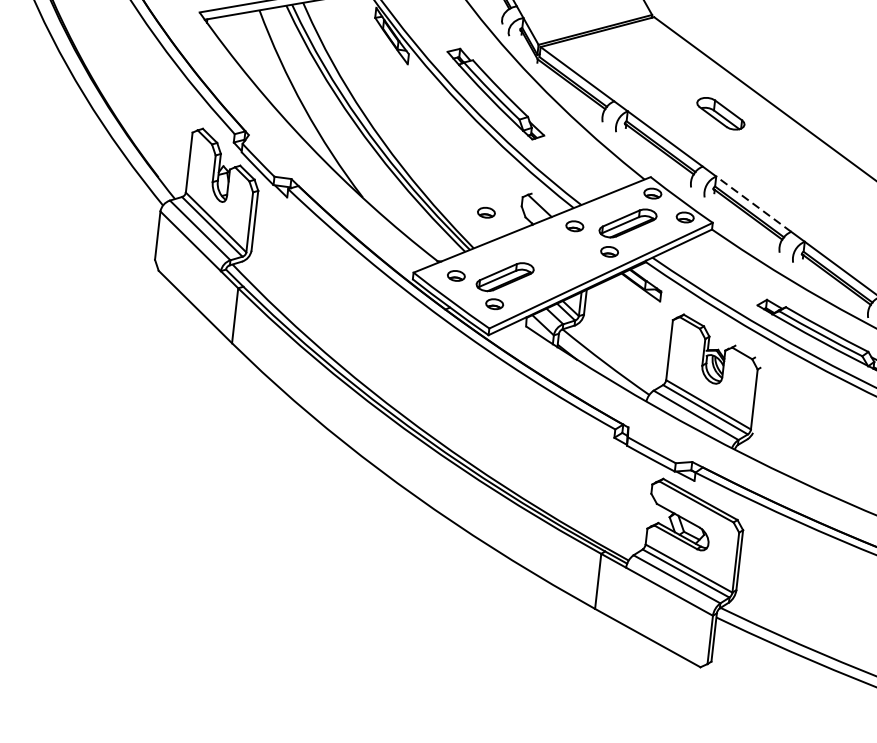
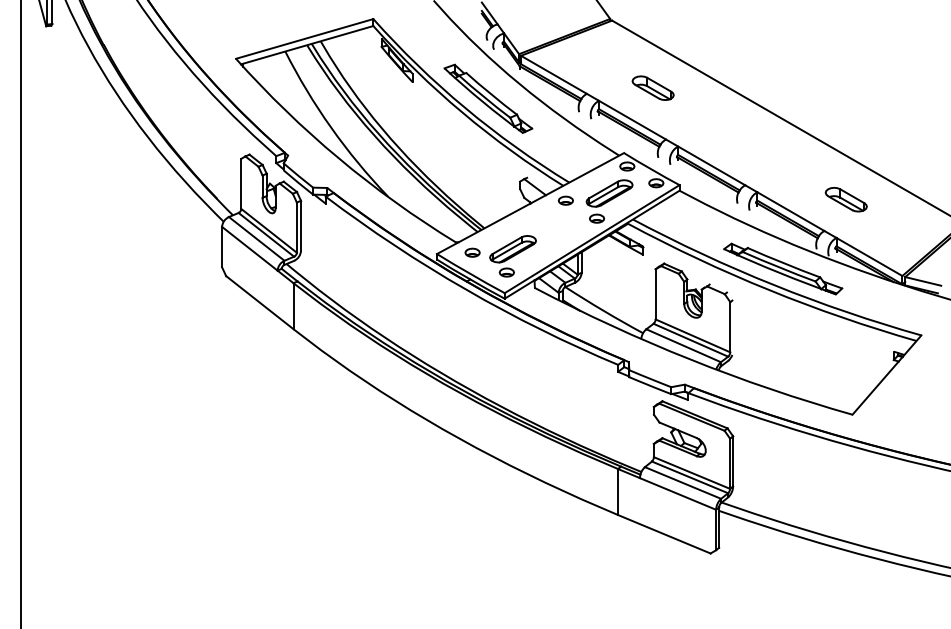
part: (720, 112) -> (652, 87), moved
line: (753, 203) -> (711, 165), dashed -> solid
part: (486, 212) -> (491, 197), removed

